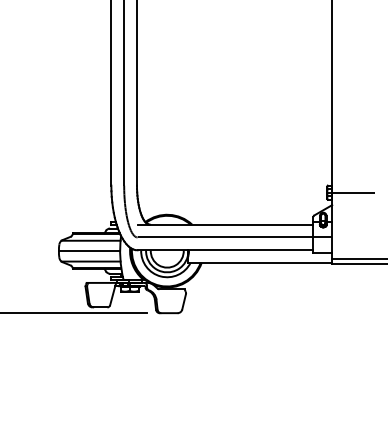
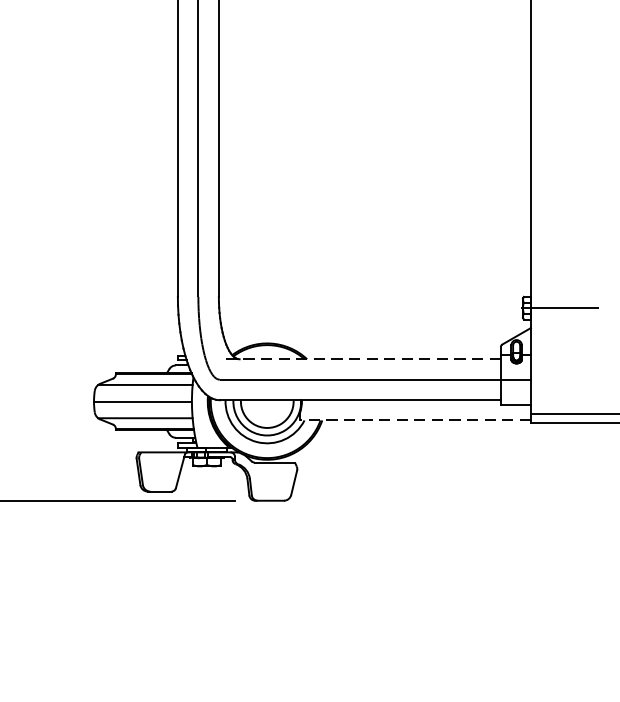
line: (225, 224) -> (360, 358), solid -> dashed
line: (259, 262) -> (414, 419), solid -> dashed

